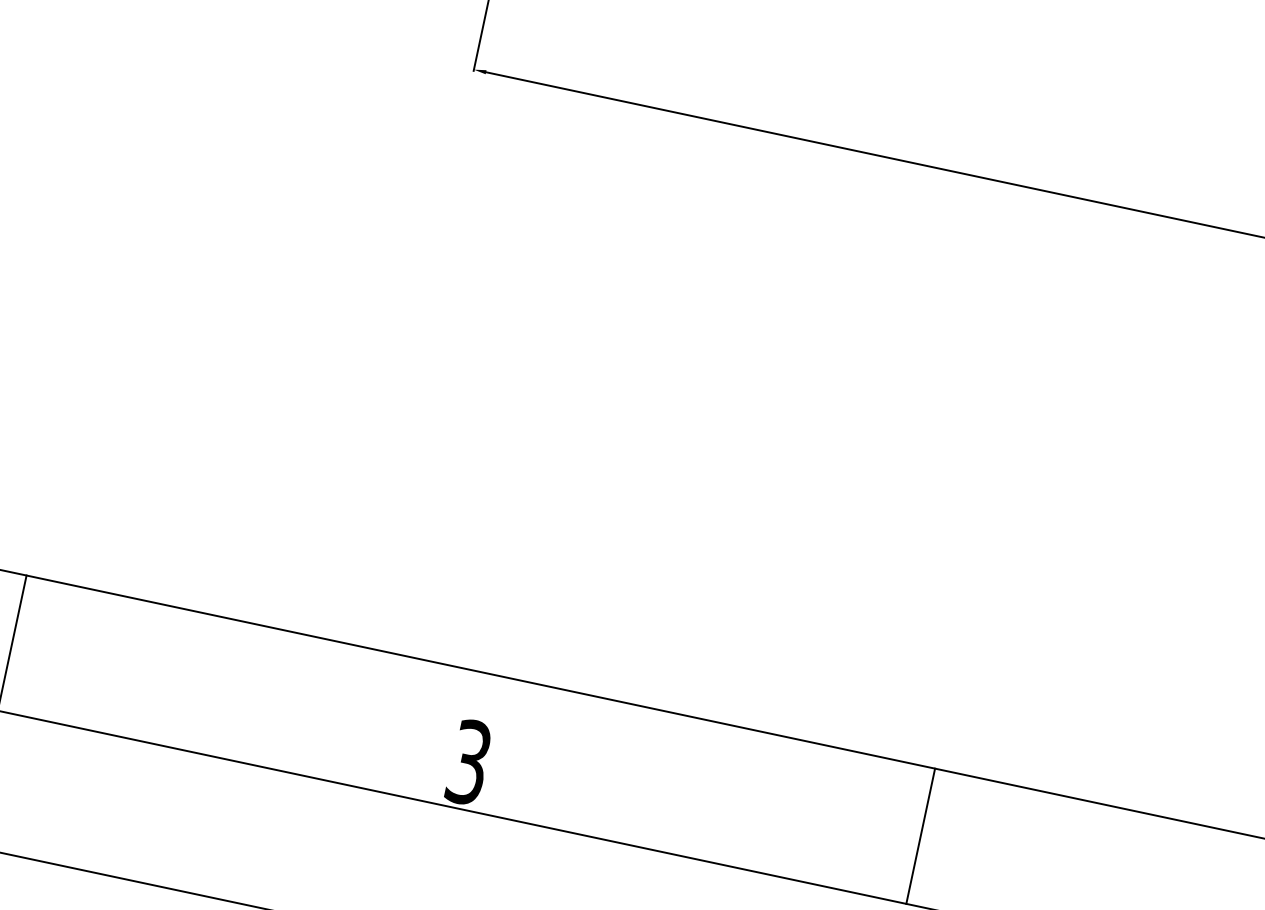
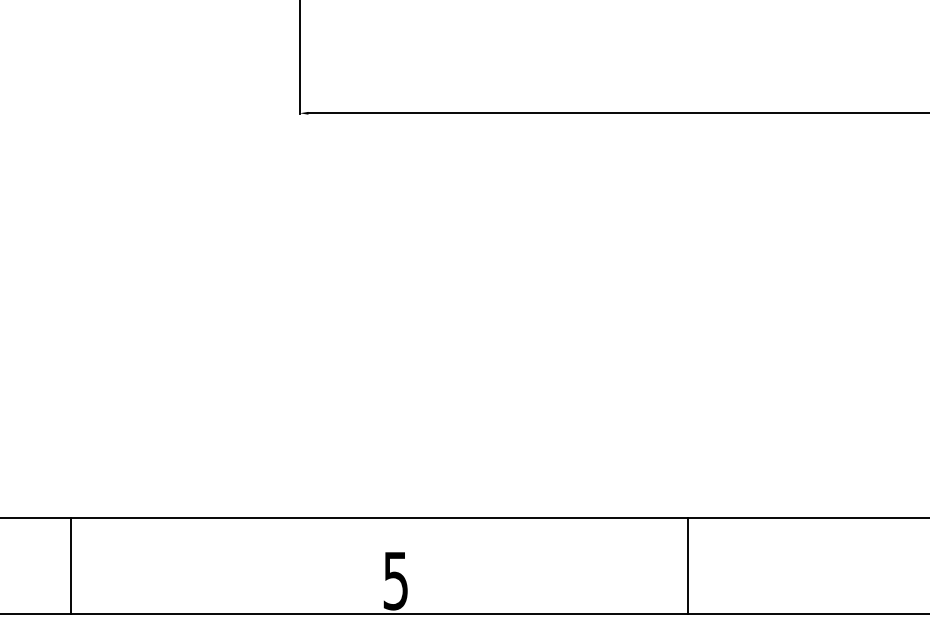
text: (468, 761) -> (395, 580), 3 -> 5
line: (920, 835) -> (687, 565), moved

